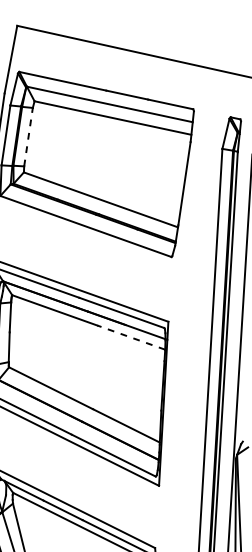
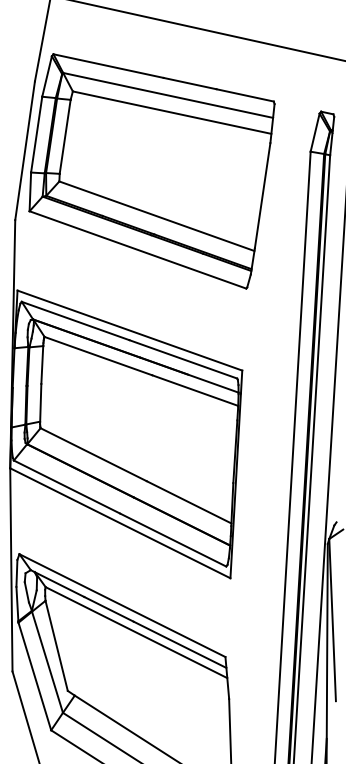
line: (28, 136) -> (65, 136), dashed -> solid
line: (131, 337) -> (195, 390), dashed -> solid

